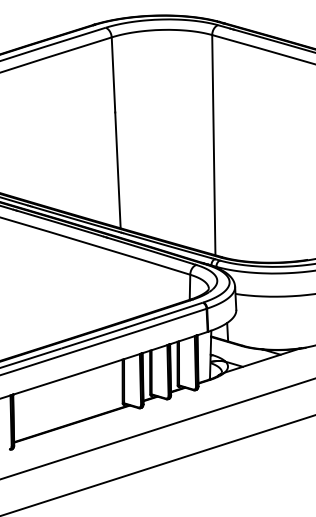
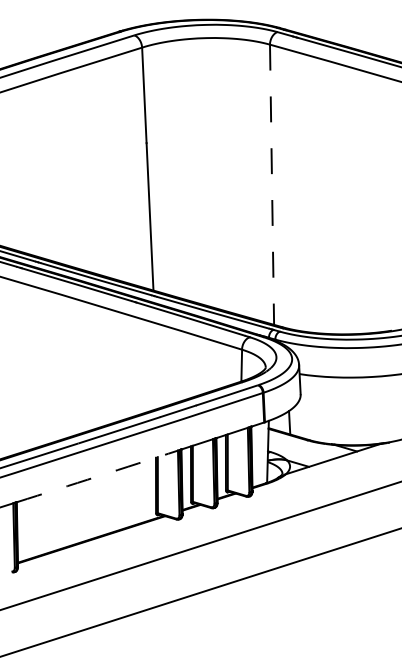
line: (214, 145) -> (272, 185), solid -> dashed
arc: (76, 374) -> (97, 476), solid -> dashed

